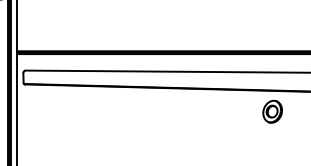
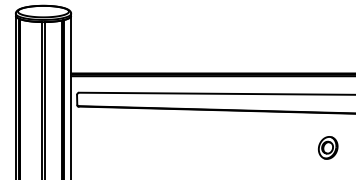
part: (272, 111) -> (327, 147), moved

